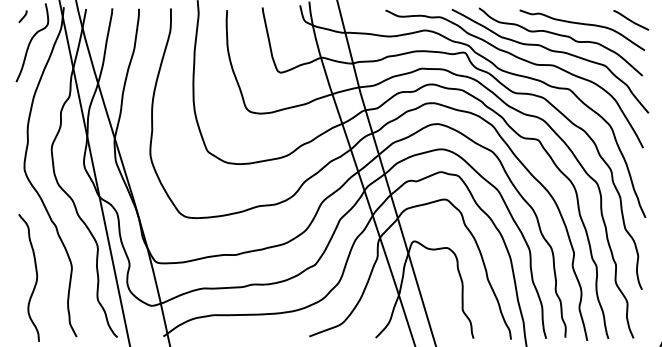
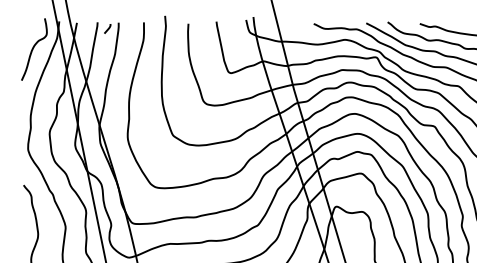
curve: (23, 16) -> (108, 28), moved

